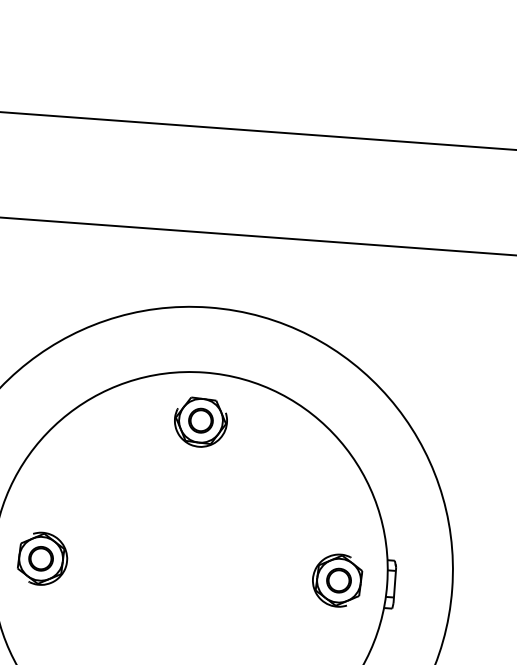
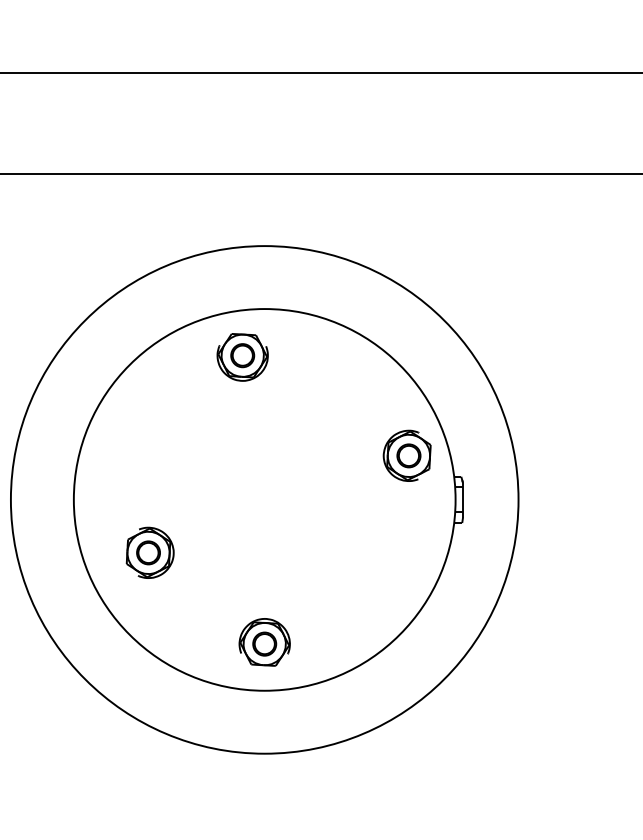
part: (200, 422) -> (242, 357), moved
part: (42, 558) -> (149, 552), moved
part: (336, 580) -> (406, 455), moved

